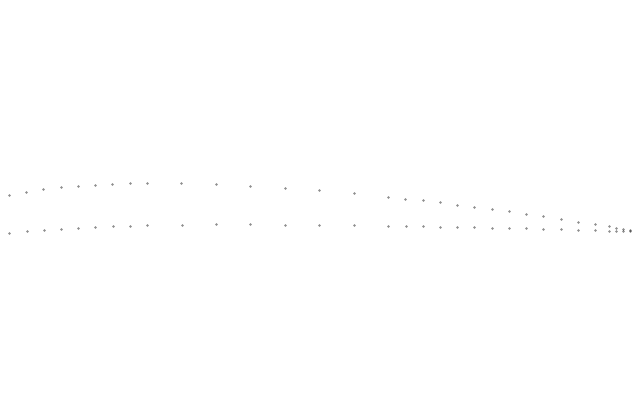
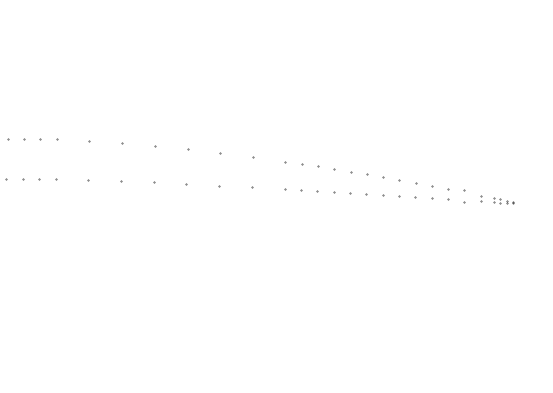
part: (578, 226) -> (465, 197), size x1.6

